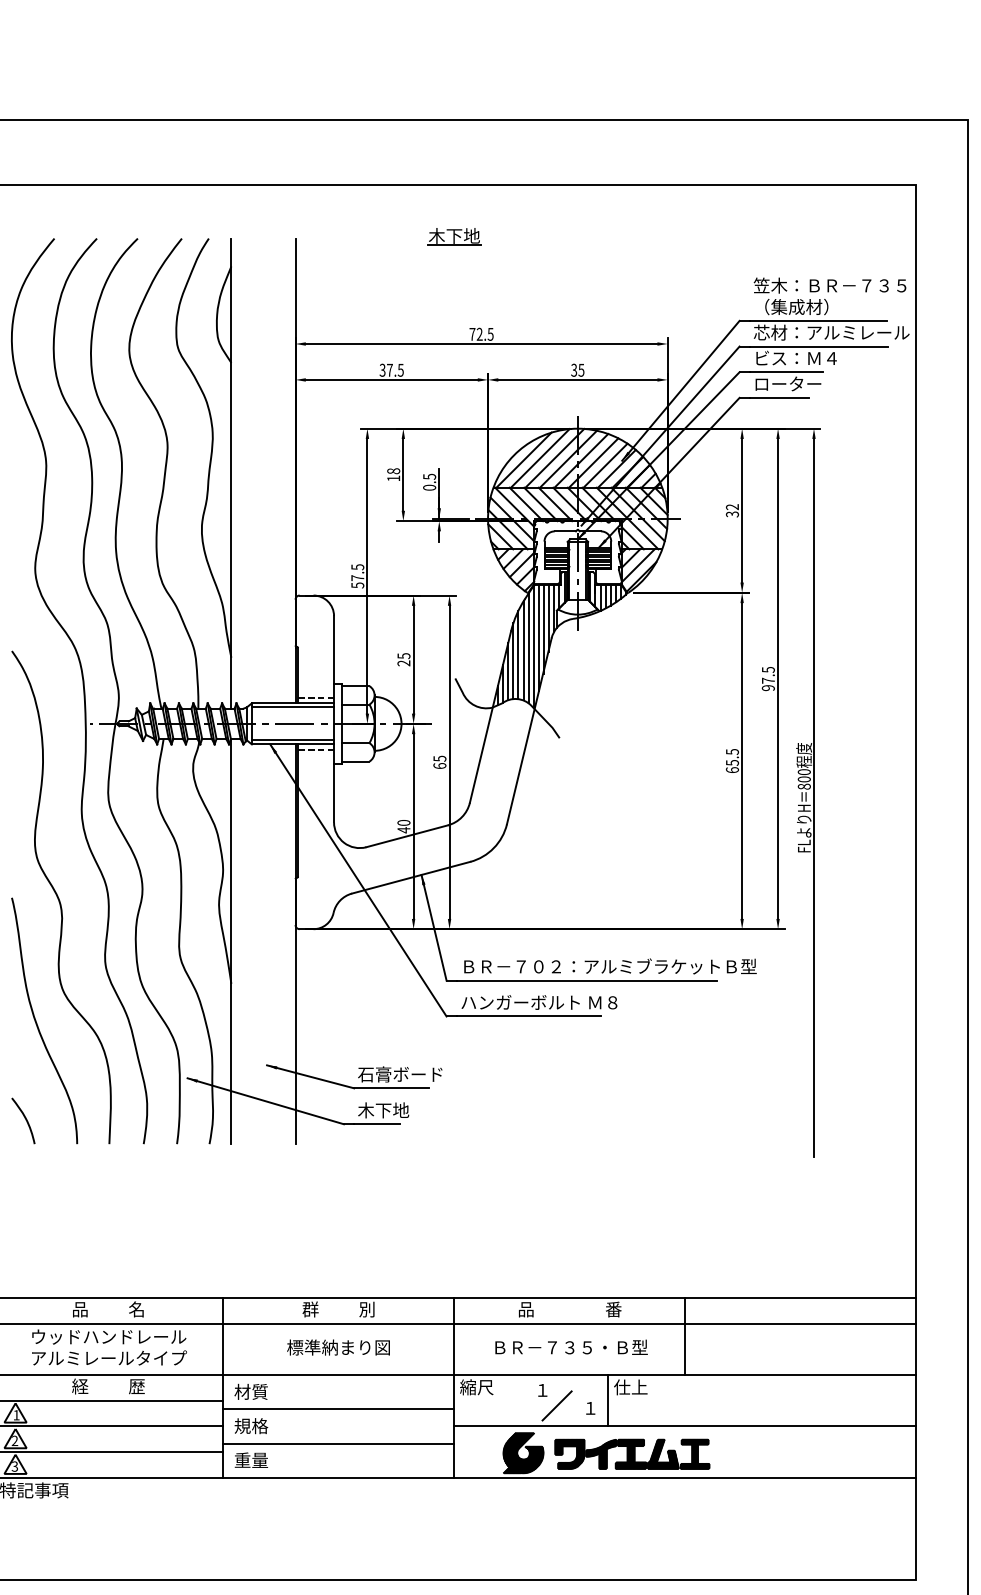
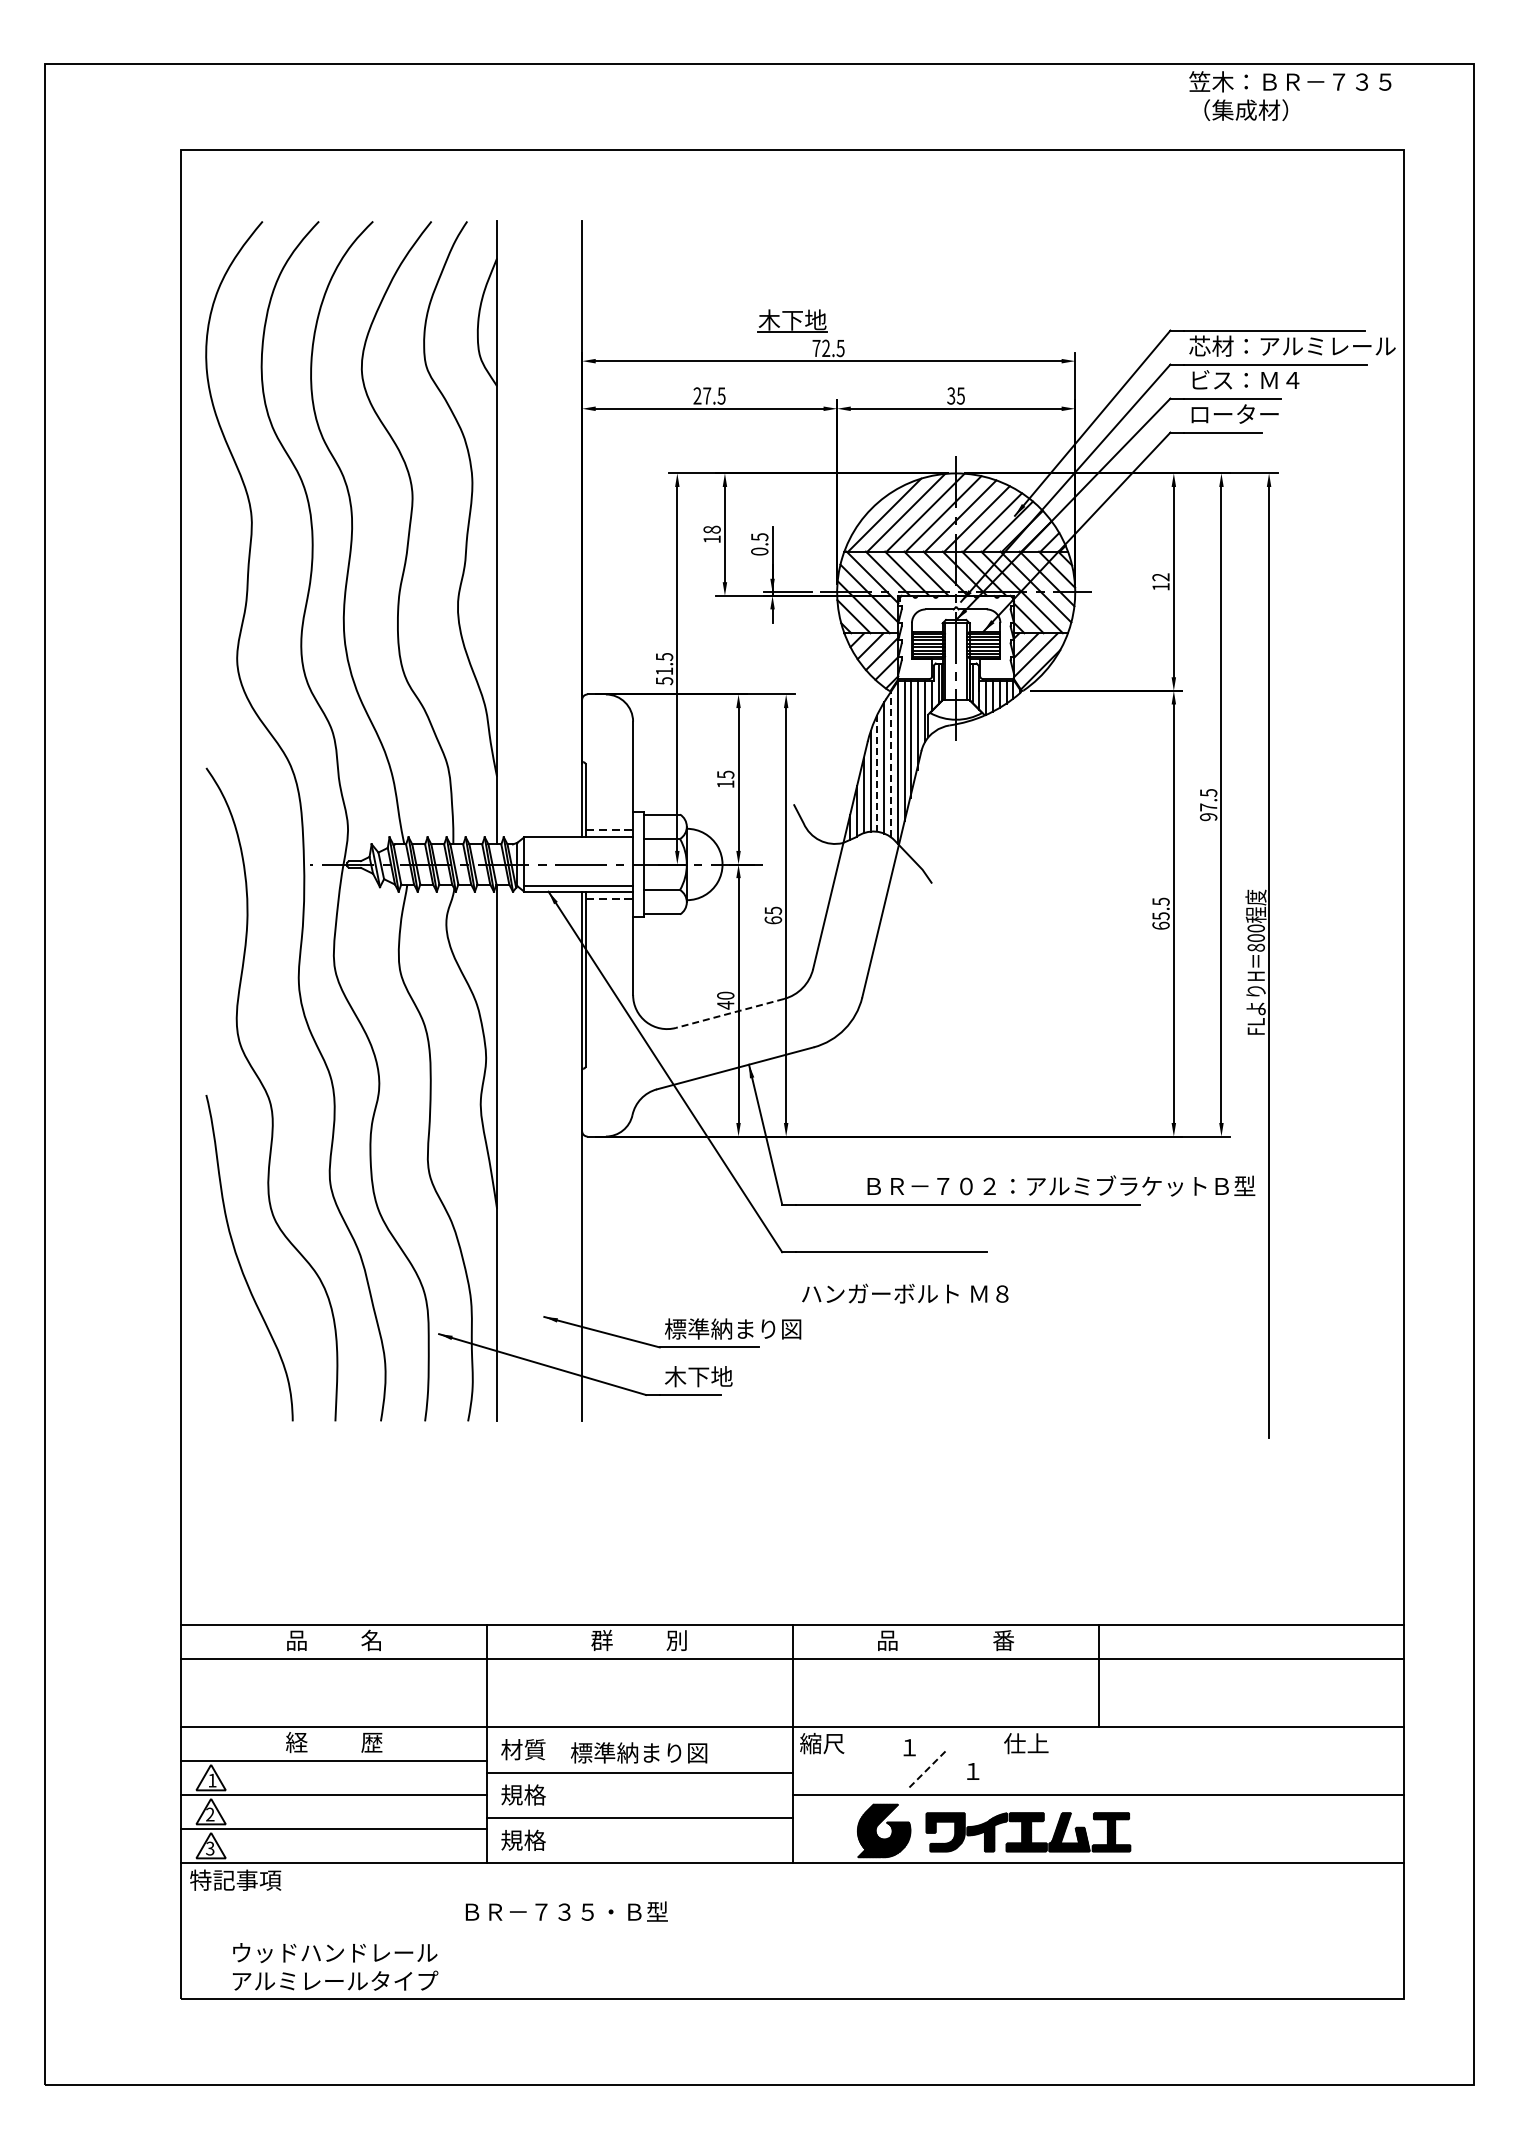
part: (454, 236) -> (792, 320), moved
text: (830, 295) -> (1290, 95), moved
text: (382, 370) -> (697, 396), 37.5 -> 27.5
text: (732, 514) -> (1160, 587), 32 -> 12
text: (357, 578) -> (664, 671), 57.5 -> 51.5
line: (528, 648) -> (890, 764), solid -> dashed
line: (518, 655) -> (877, 773), solid -> dashed
text: (403, 663) -> (725, 784), 25 -> 15
line: (292, 707) -> (578, 842), removed
line: (406, 836) -> (729, 1013), solid -> dashed
text: (610, 966) -> (1061, 1185), moved
text: (539, 1002) -> (905, 1293), moved
text: (409, 1074) -> (733, 1328), 石膏ボード -> 標準納まり図
curve: (25, 1120) -> (224, 1389), removed
text: (109, 1347) -> (335, 1966), moved
text: (338, 1347) -> (639, 1752), moved
text: (571, 1347) -> (566, 1911), moved
line: (608, 1400) -> (996, 1761), removed
line: (557, 1405) -> (929, 1767), solid -> dashed
text: (251, 1459) -> (523, 1839), 重量 -> 規格

